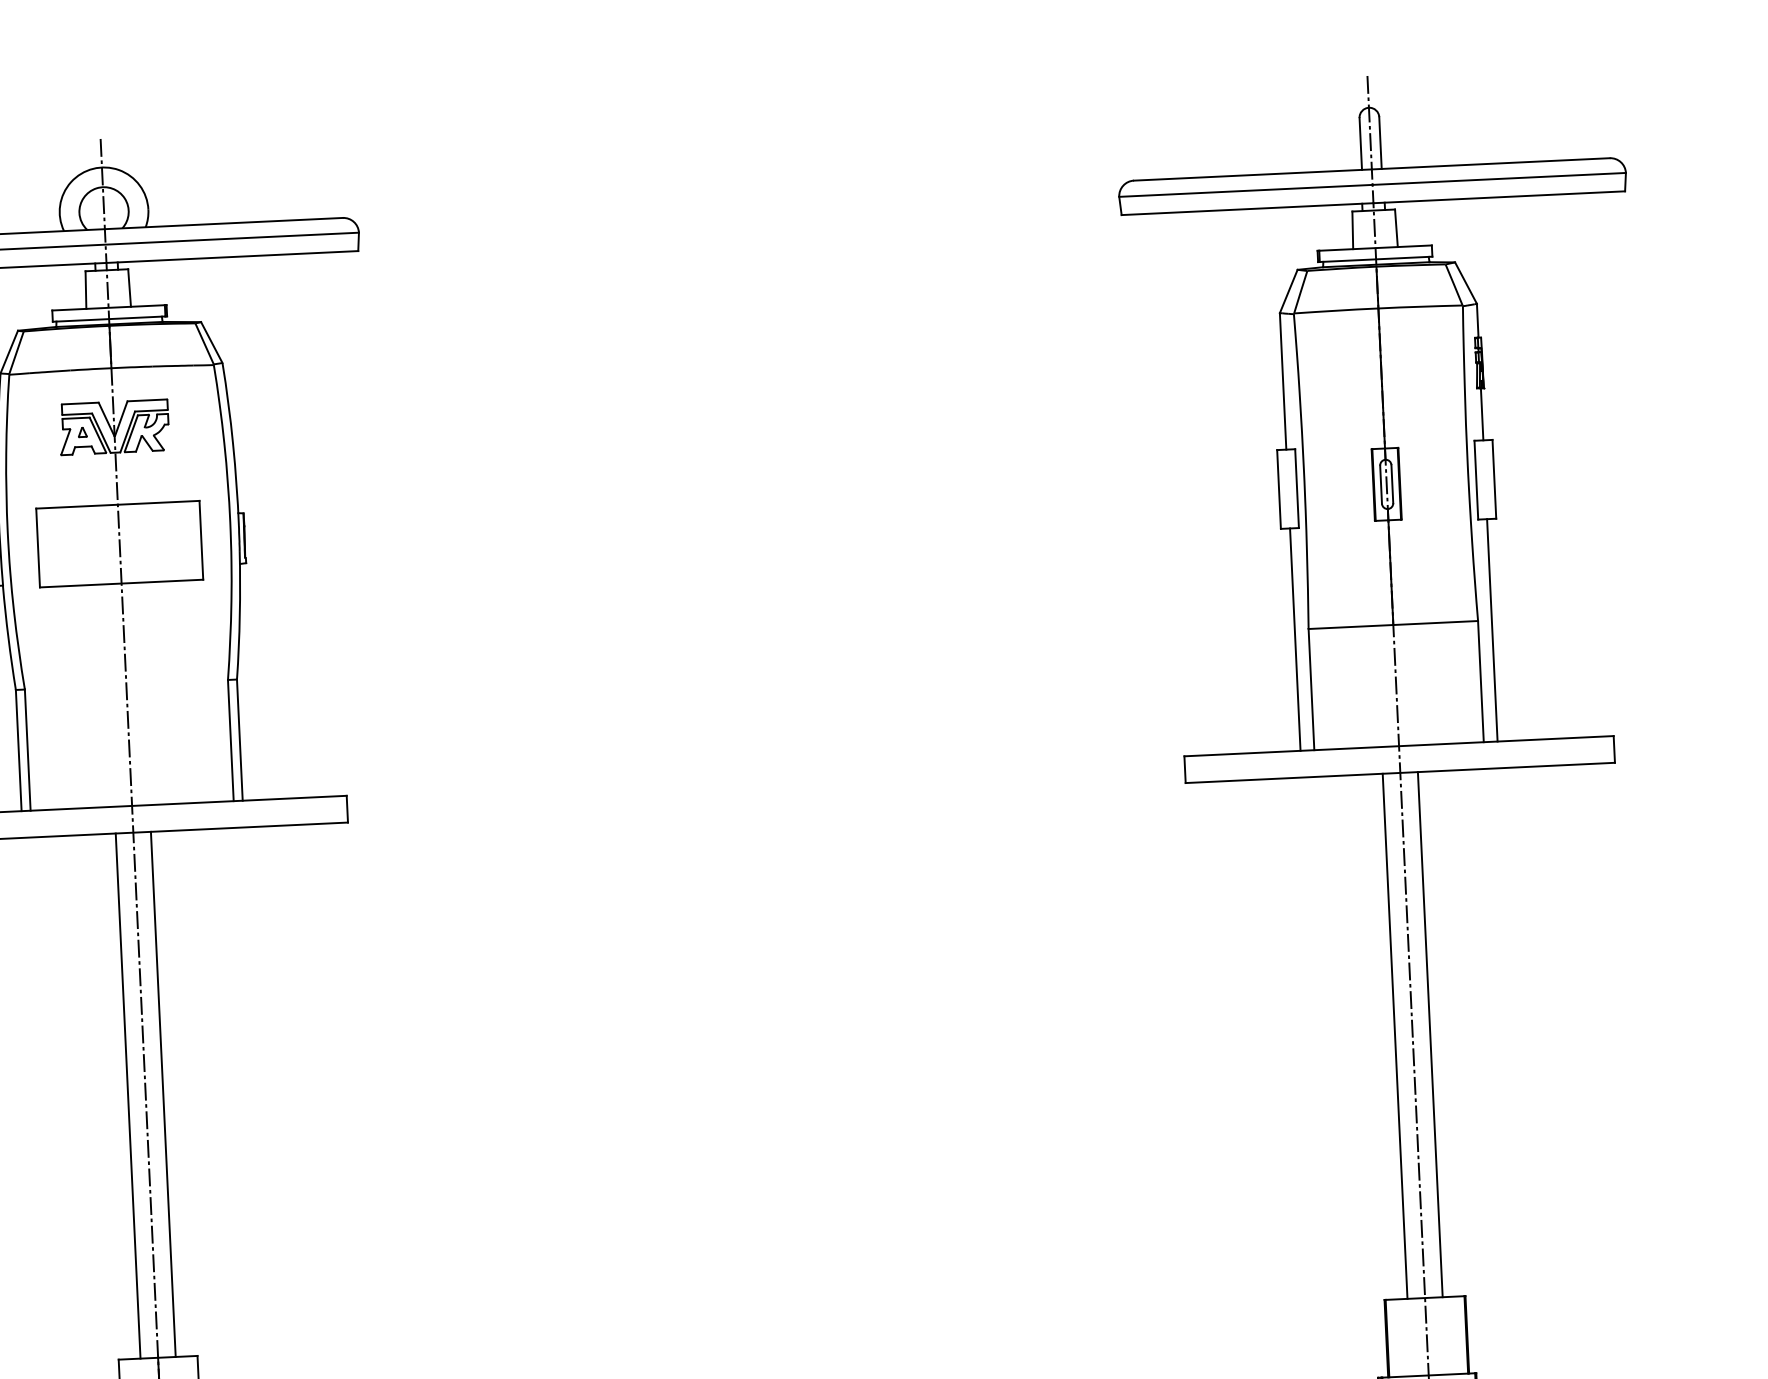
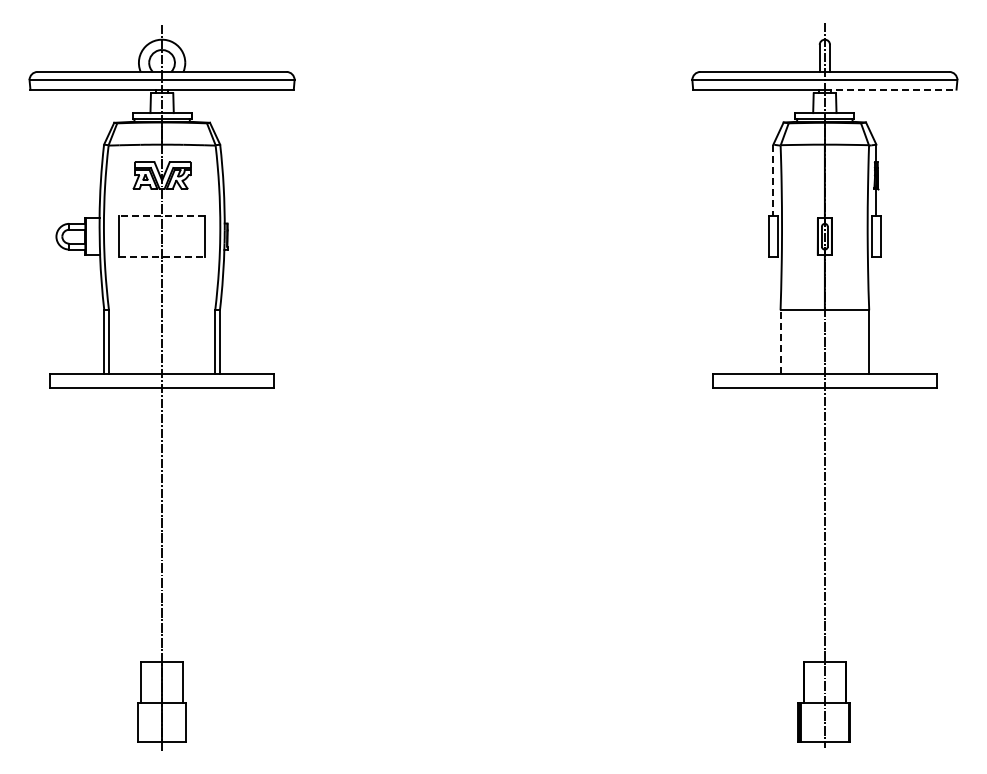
line: (1498, 197) -> (890, 89), solid -> dashed
line: (1283, 381) -> (773, 180), solid -> dashed
line: (118, 505) -> (162, 216), solid -> dashed
line: (122, 583) -> (162, 257), solid -> dashed
line: (1492, 630) -> (876, 315), removed
line: (1295, 639) -> (773, 315), removed
line: (1311, 688) -> (780, 341), solid -> dashed
line: (1431, 1033) -> (834, 524), removed
line: (1394, 1035) -> (815, 524), removed
line: (163, 1093) -> (171, 524), removed
line: (127, 1095) -> (152, 524), removed

